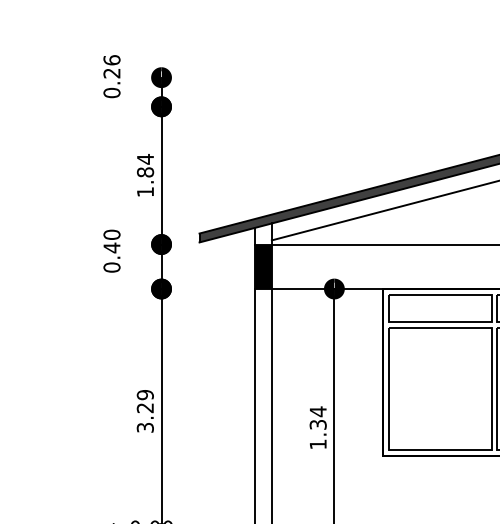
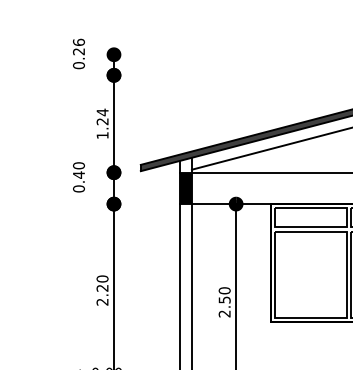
text: (145, 172) -> (102, 121), 1.84 -> 1.24
text: (145, 411) -> (102, 290), 3.29 -> 2.20
text: (317, 428) -> (224, 302), 1.34 -> 2.50

